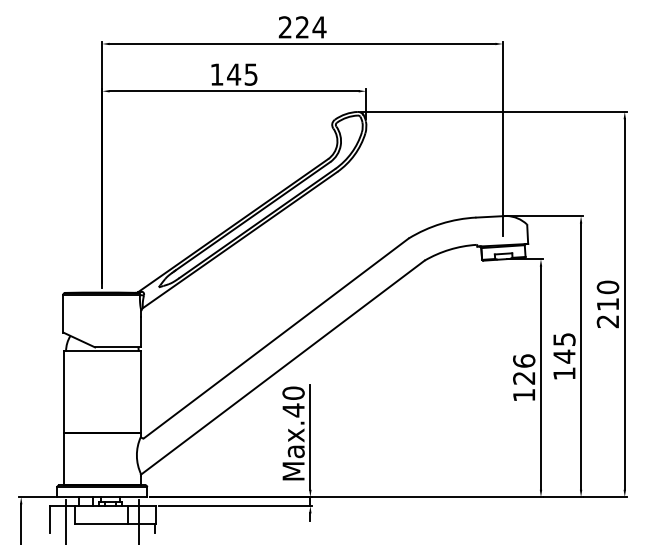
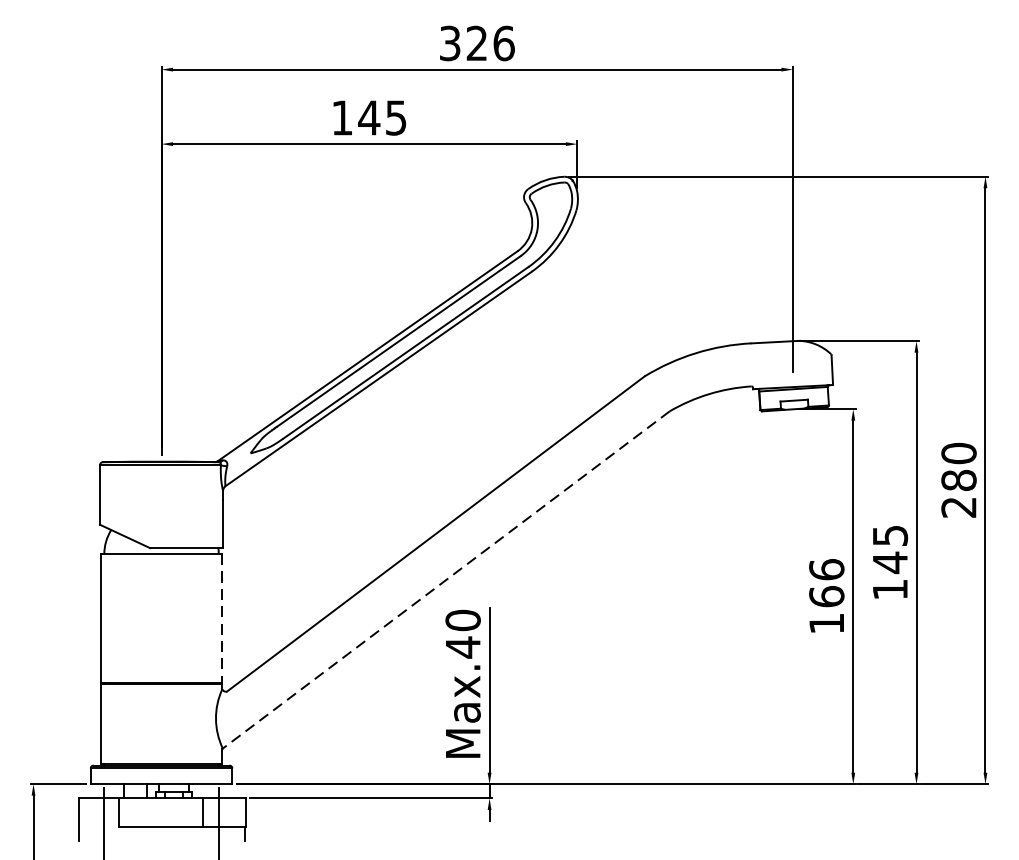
text: (302, 27) -> (477, 43), 224 -> 326
text: (607, 304) -> (958, 480), 210 -> 280
line: (282, 367) -> (445, 579), solid -> dashed
text: (524, 377) -> (827, 595), 126 -> 166
line: (140, 392) -> (221, 619), solid -> dashed

